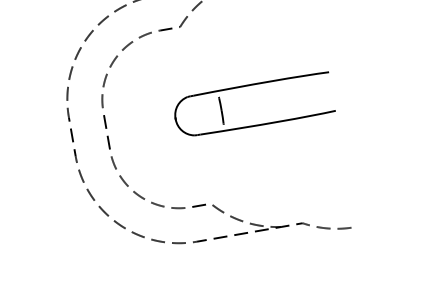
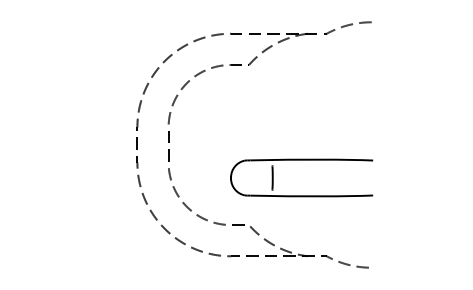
part: (250, 85) -> (301, 160), moved

